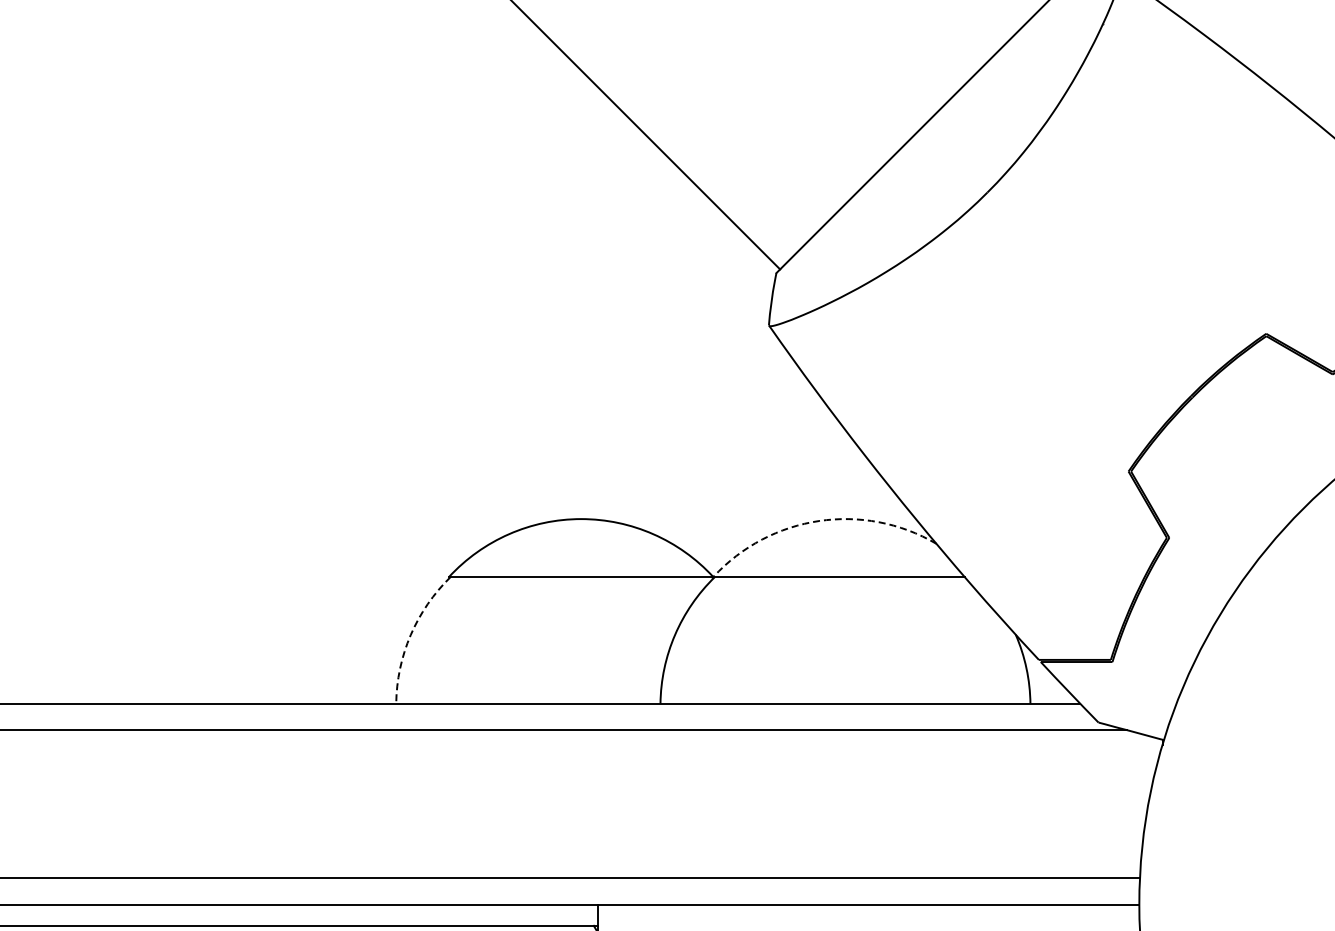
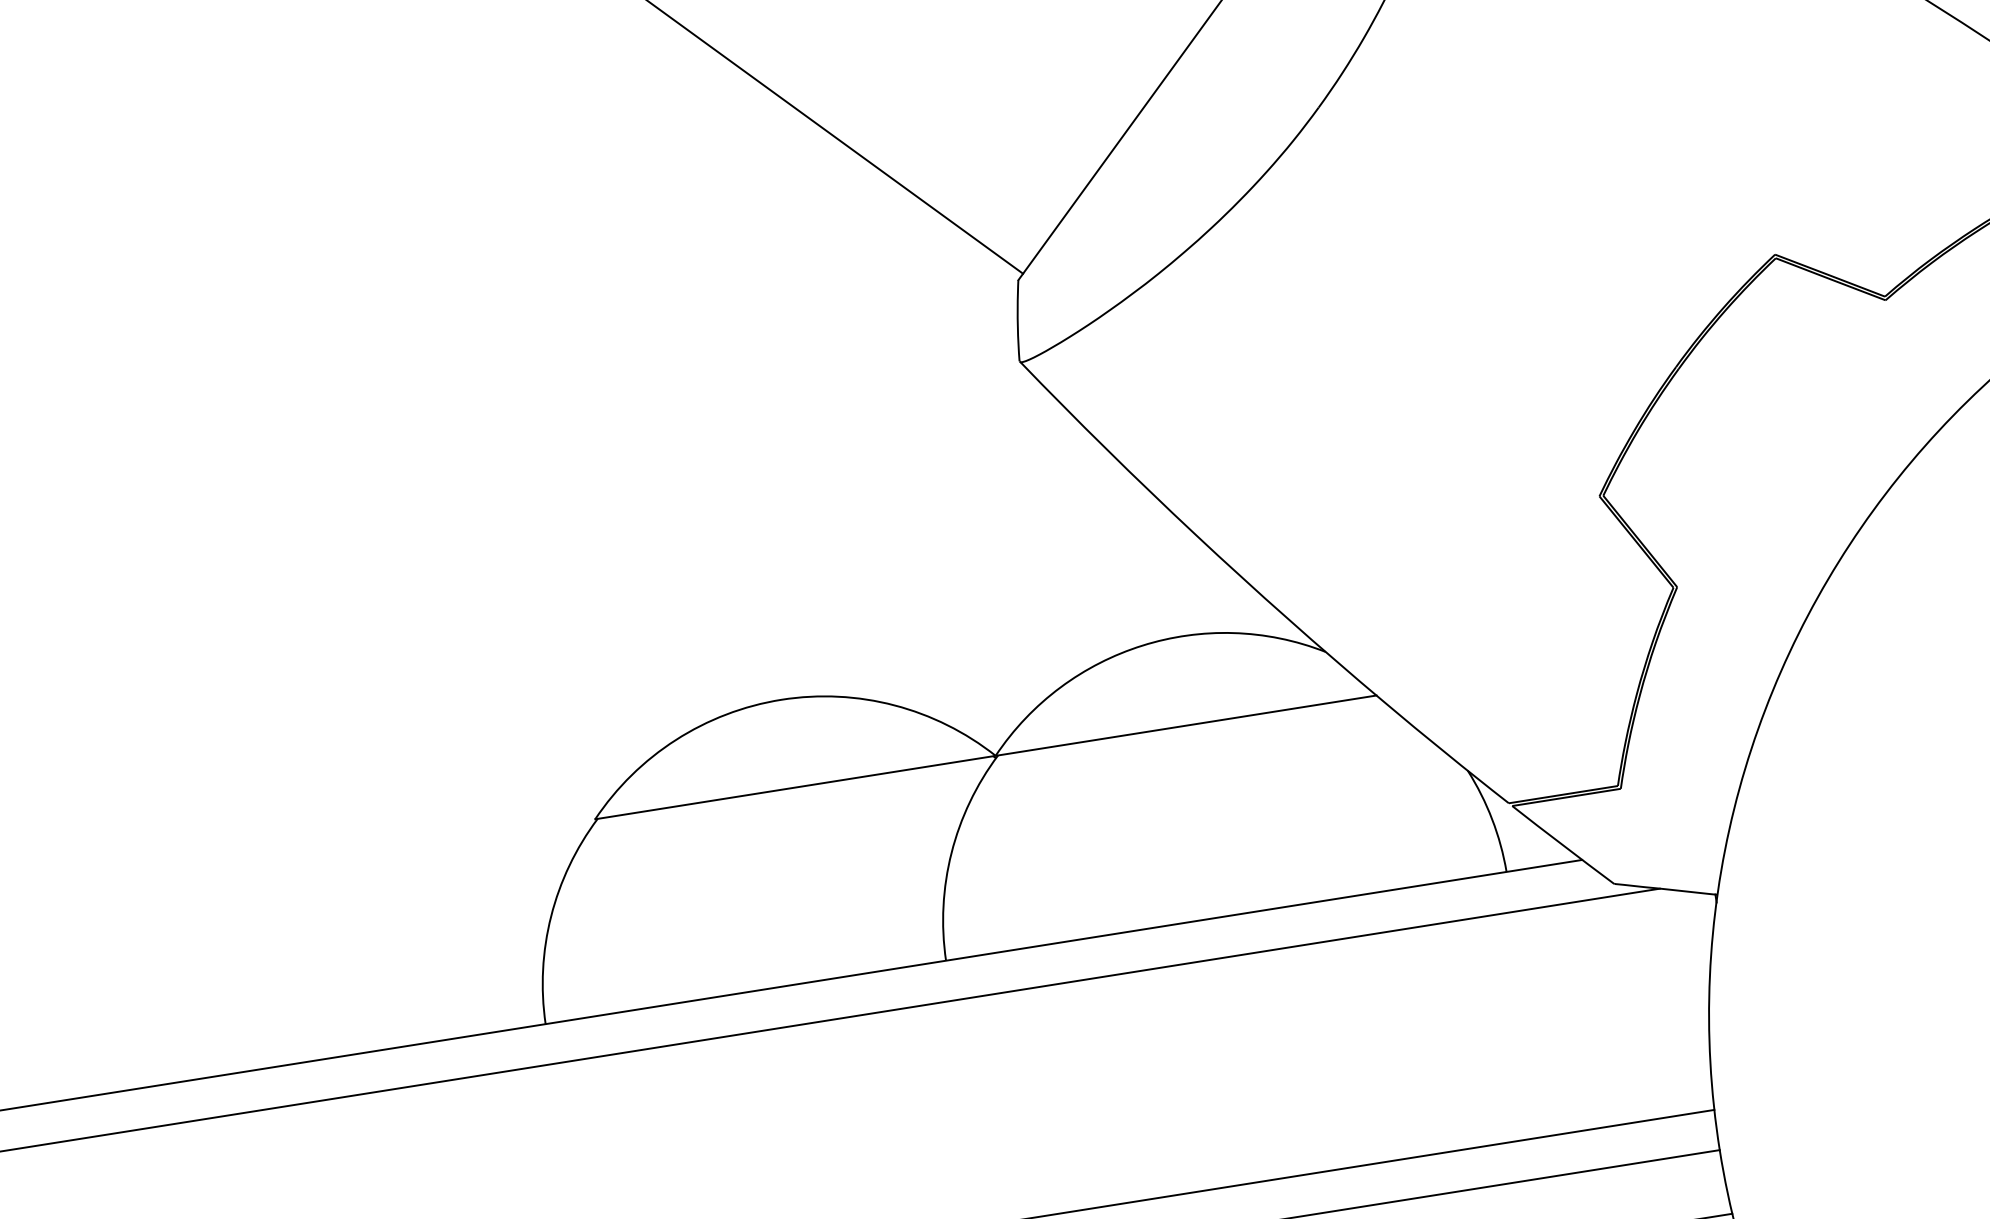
arc: (819, 521) -> (1143, 646), dashed -> solid
arc: (410, 635) -> (550, 917), dashed -> solid

